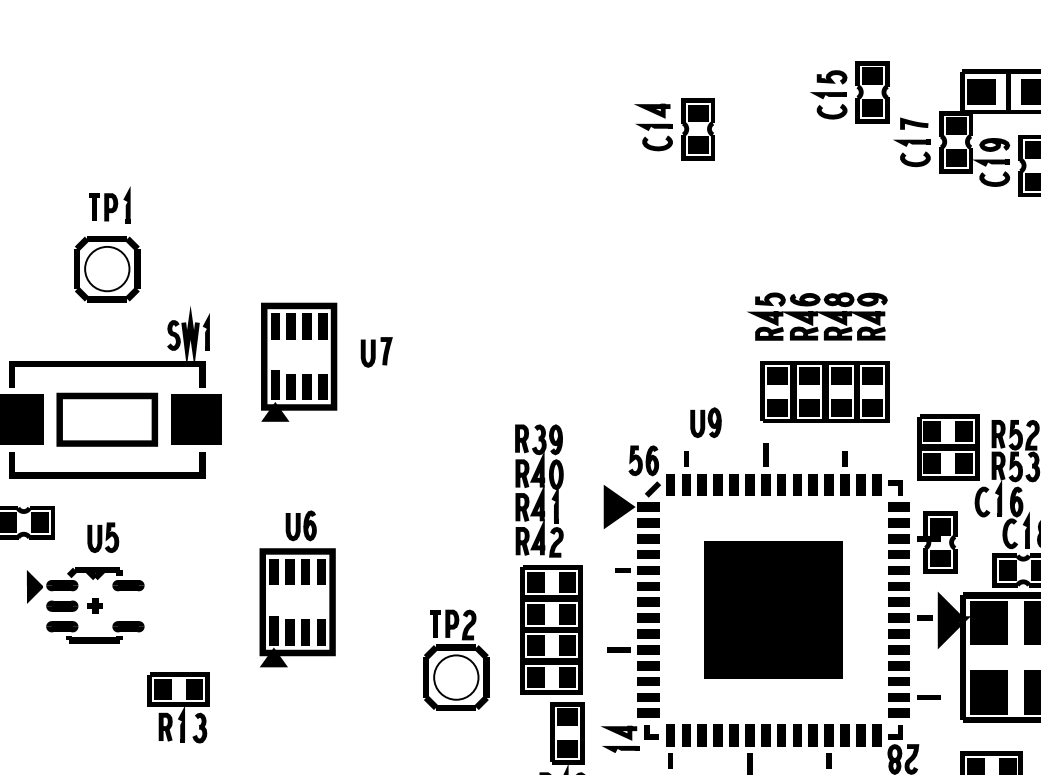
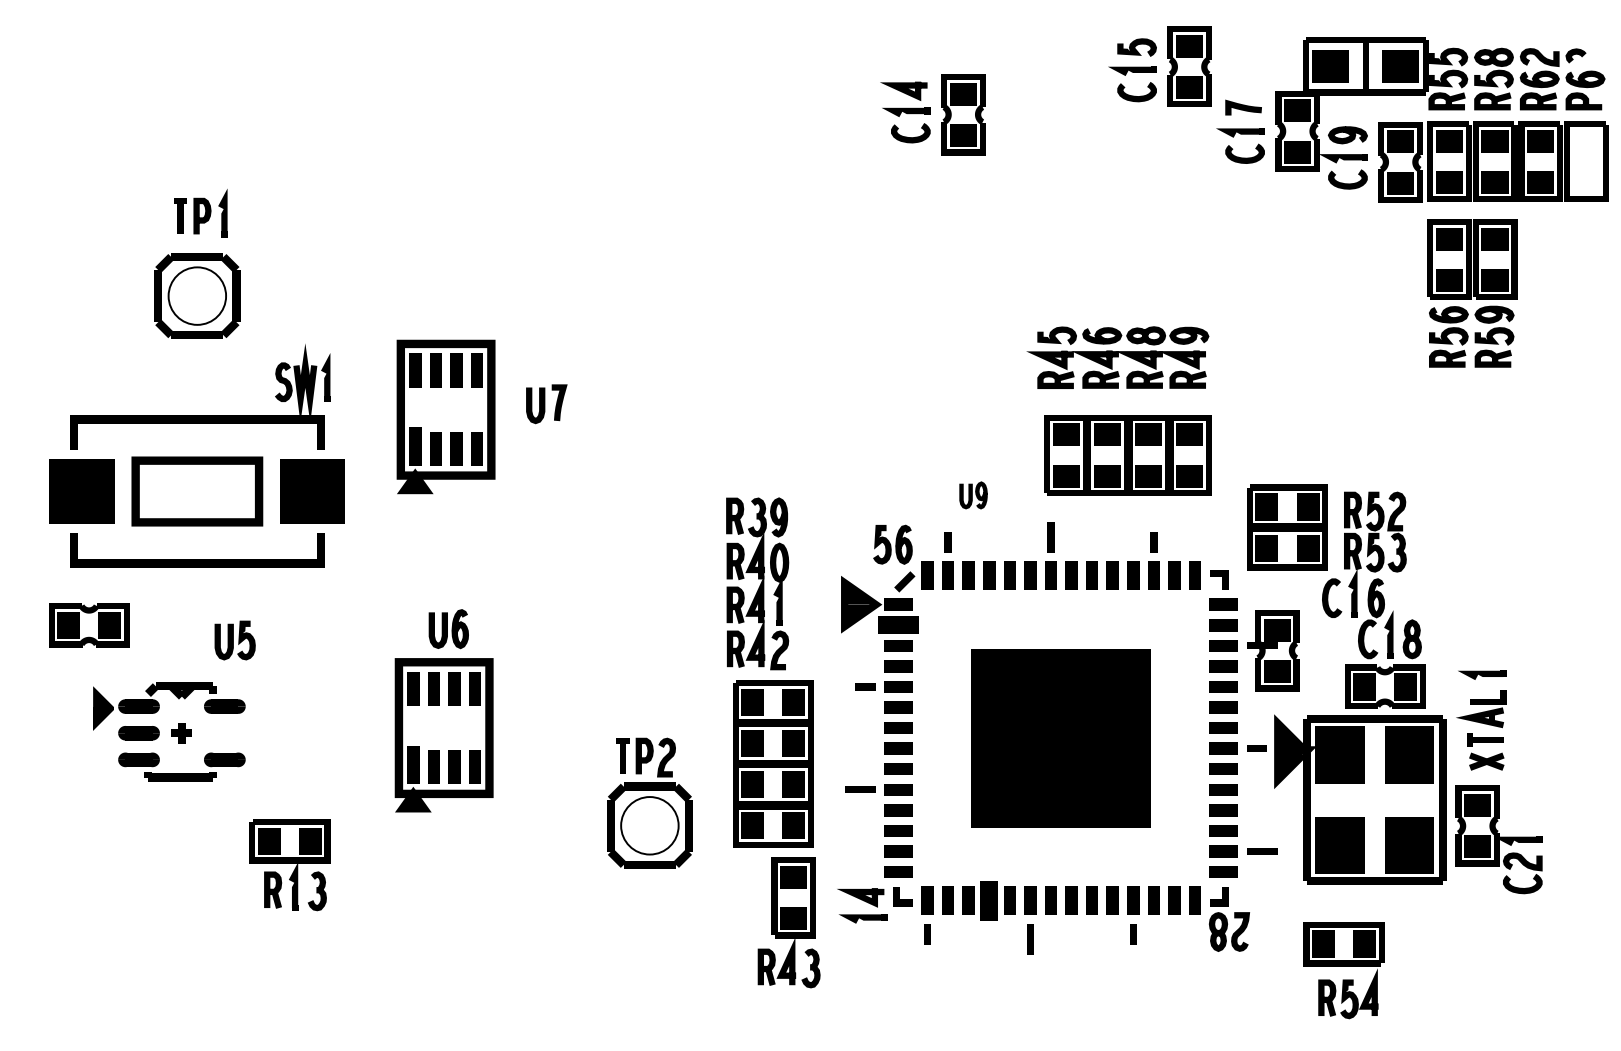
part: (705, 422) -> (973, 495), size x0.7
part: (648, 523) -> (898, 625), size x1.4
part: (102, 537) -> (234, 640), moved
part: (718, 735) -> (989, 900), size x1.4

